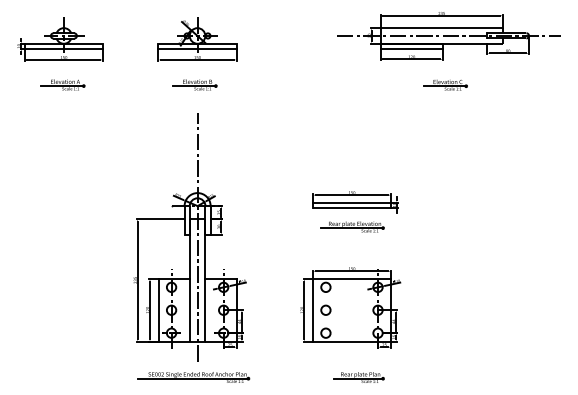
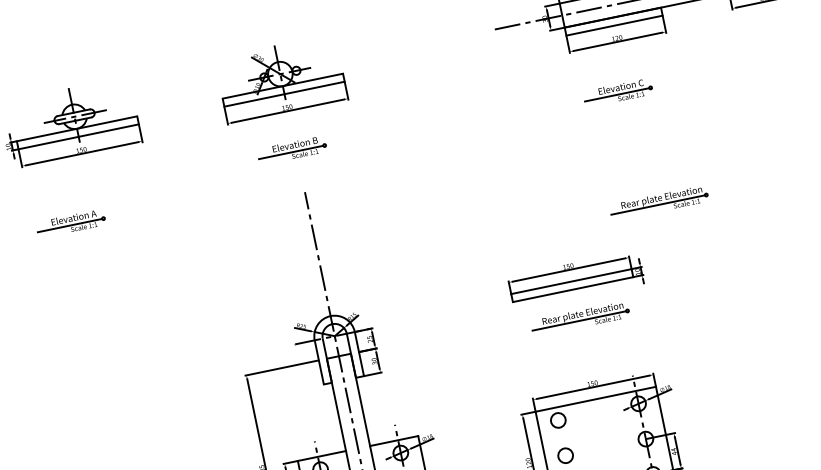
part: (62, 84) -> (70, 222), moved
part: (445, 84) -> (618, 91), moved
part: (416, 164) -> (658, 202), added

